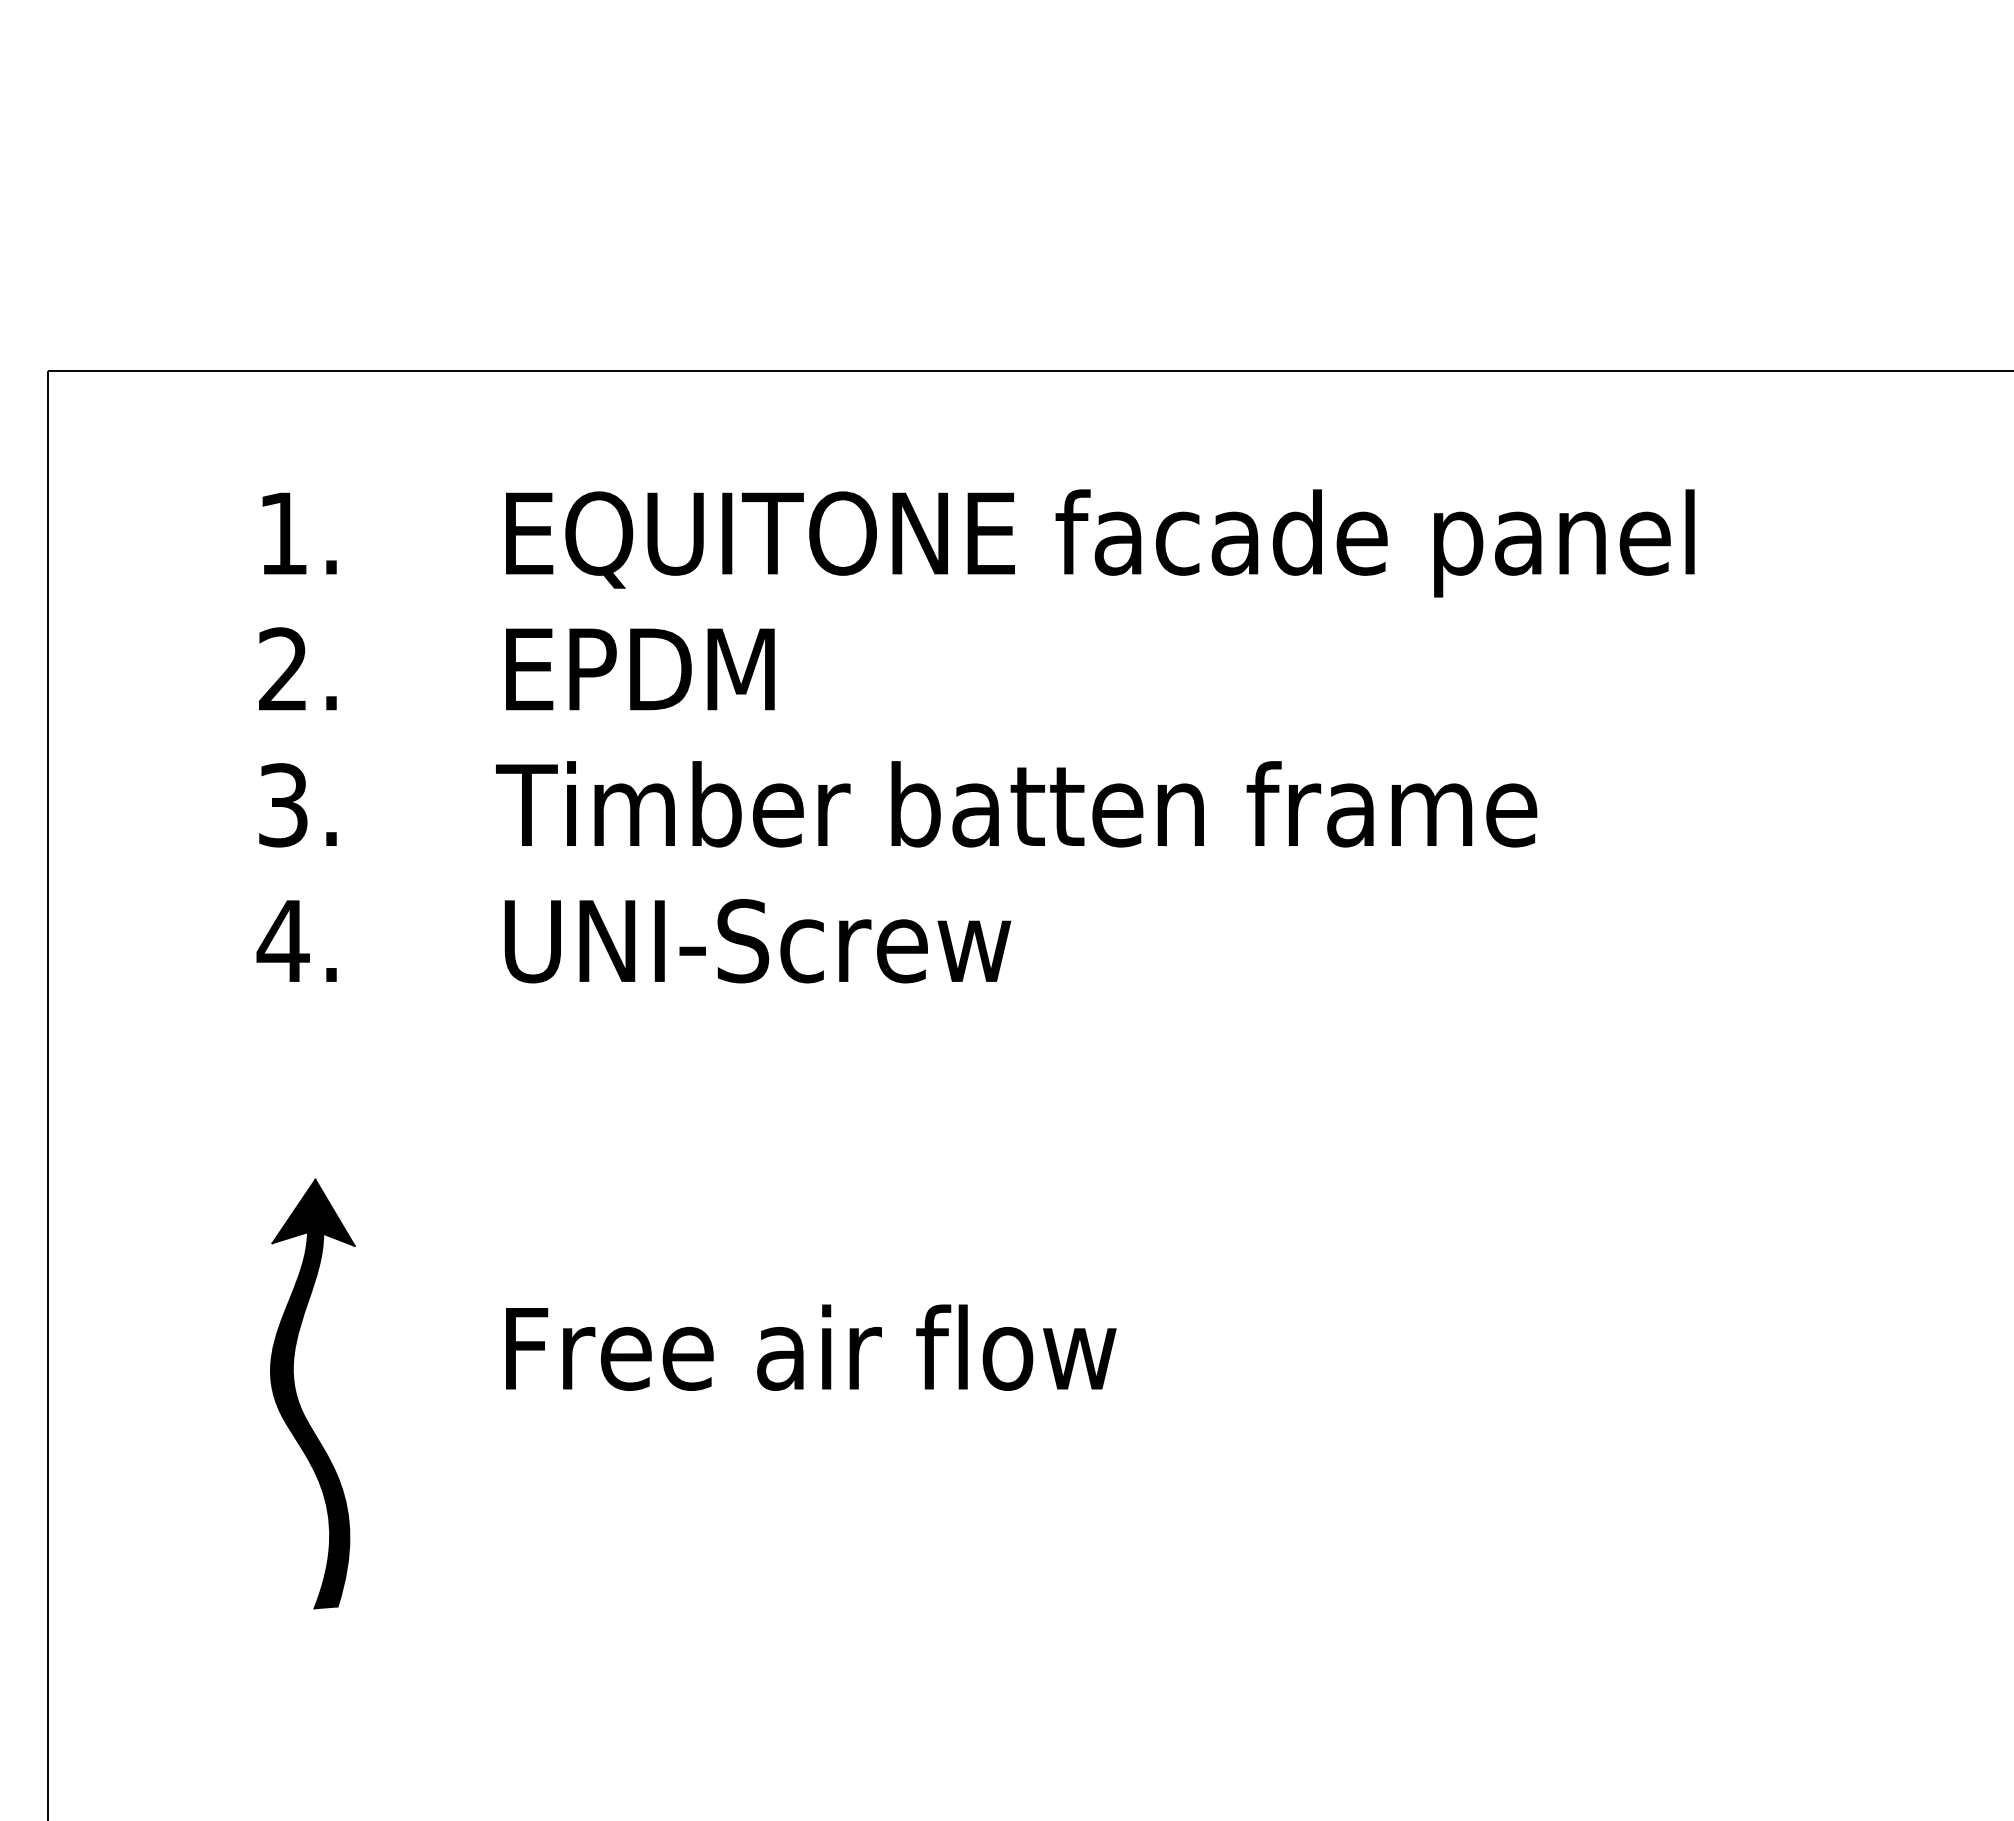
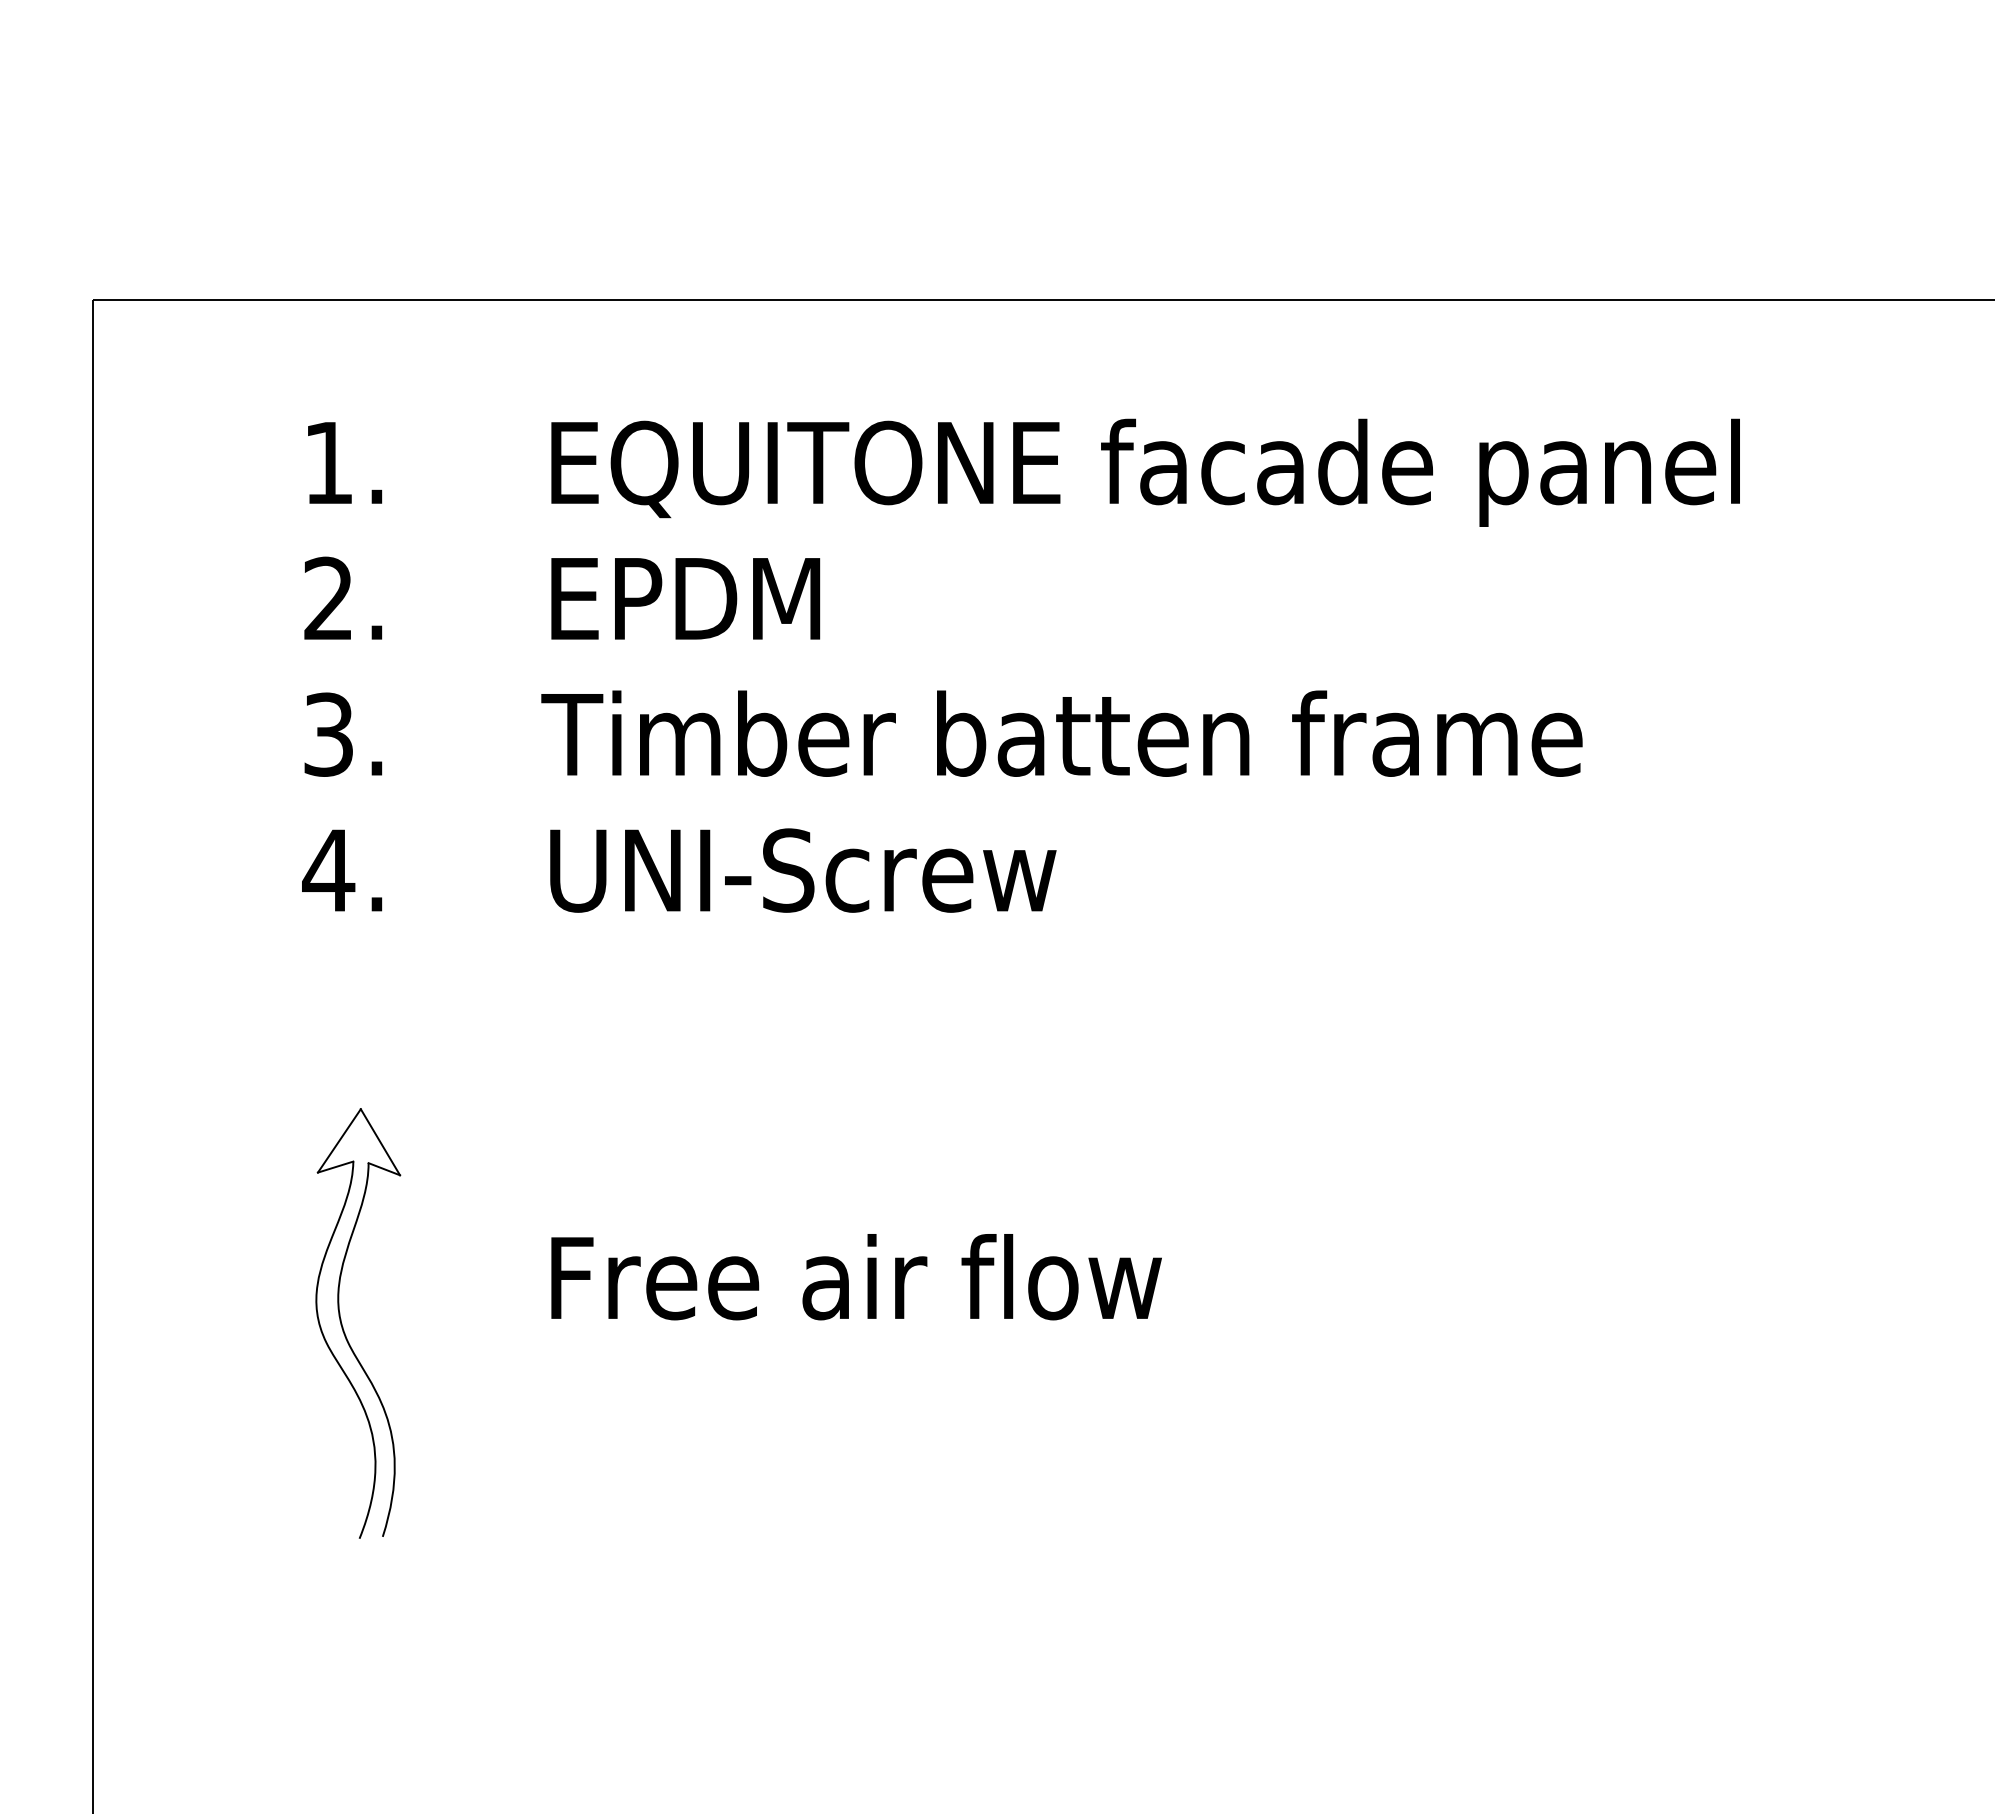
fill: (312, 1394) -> (357, 1323), removed

